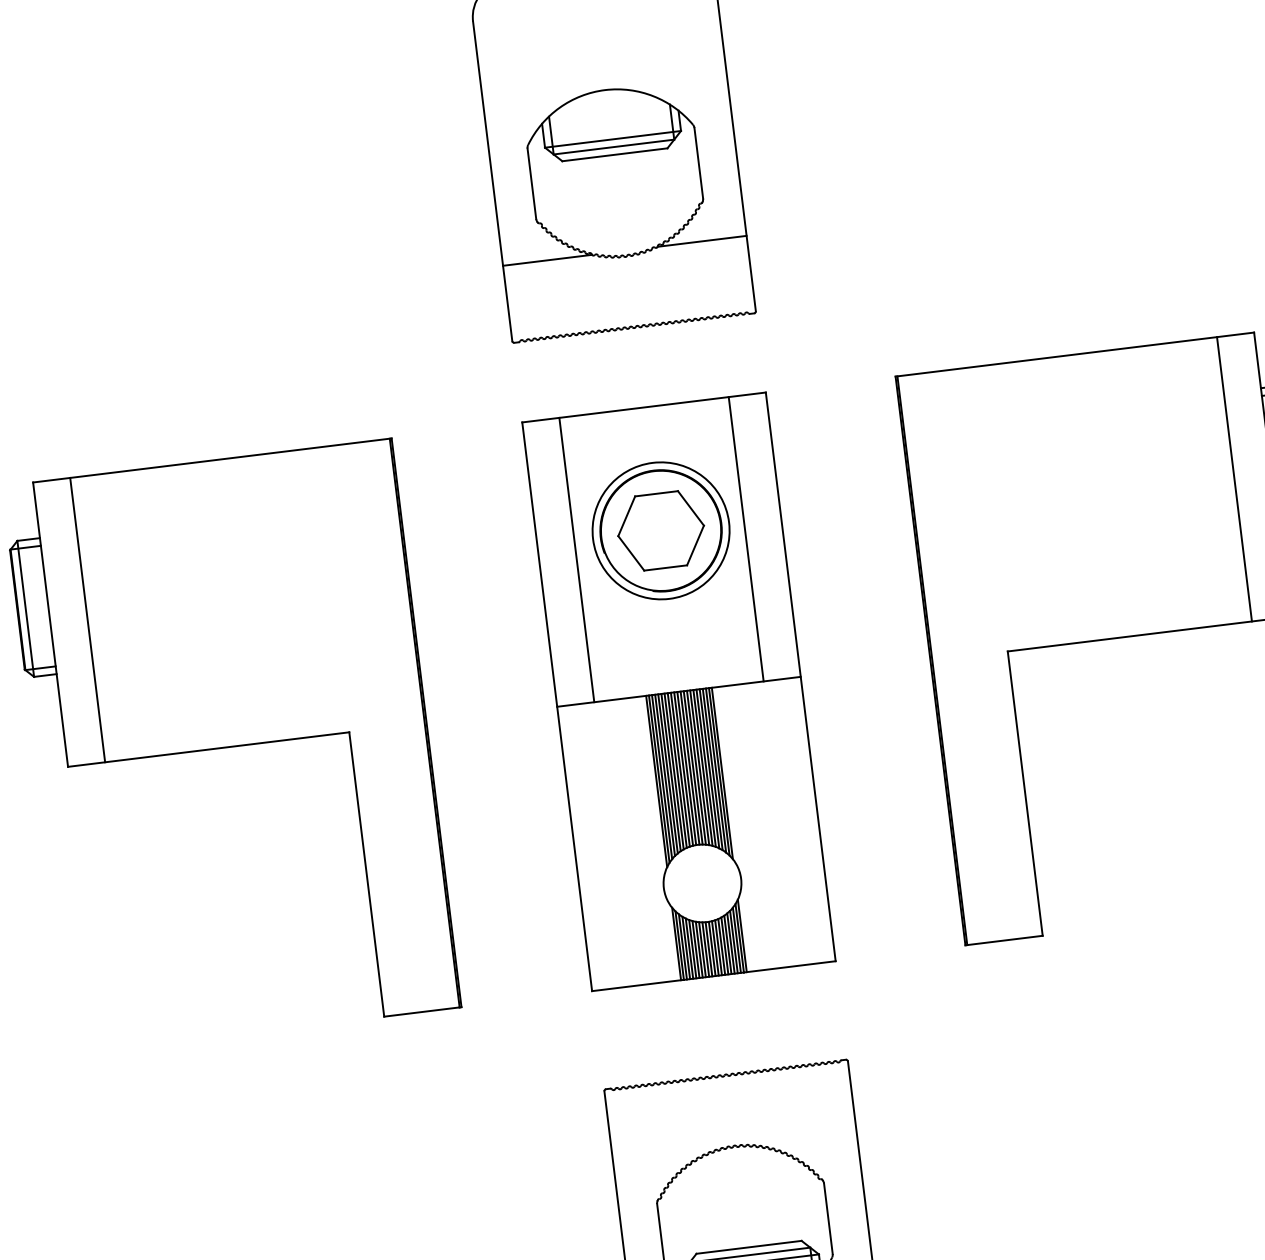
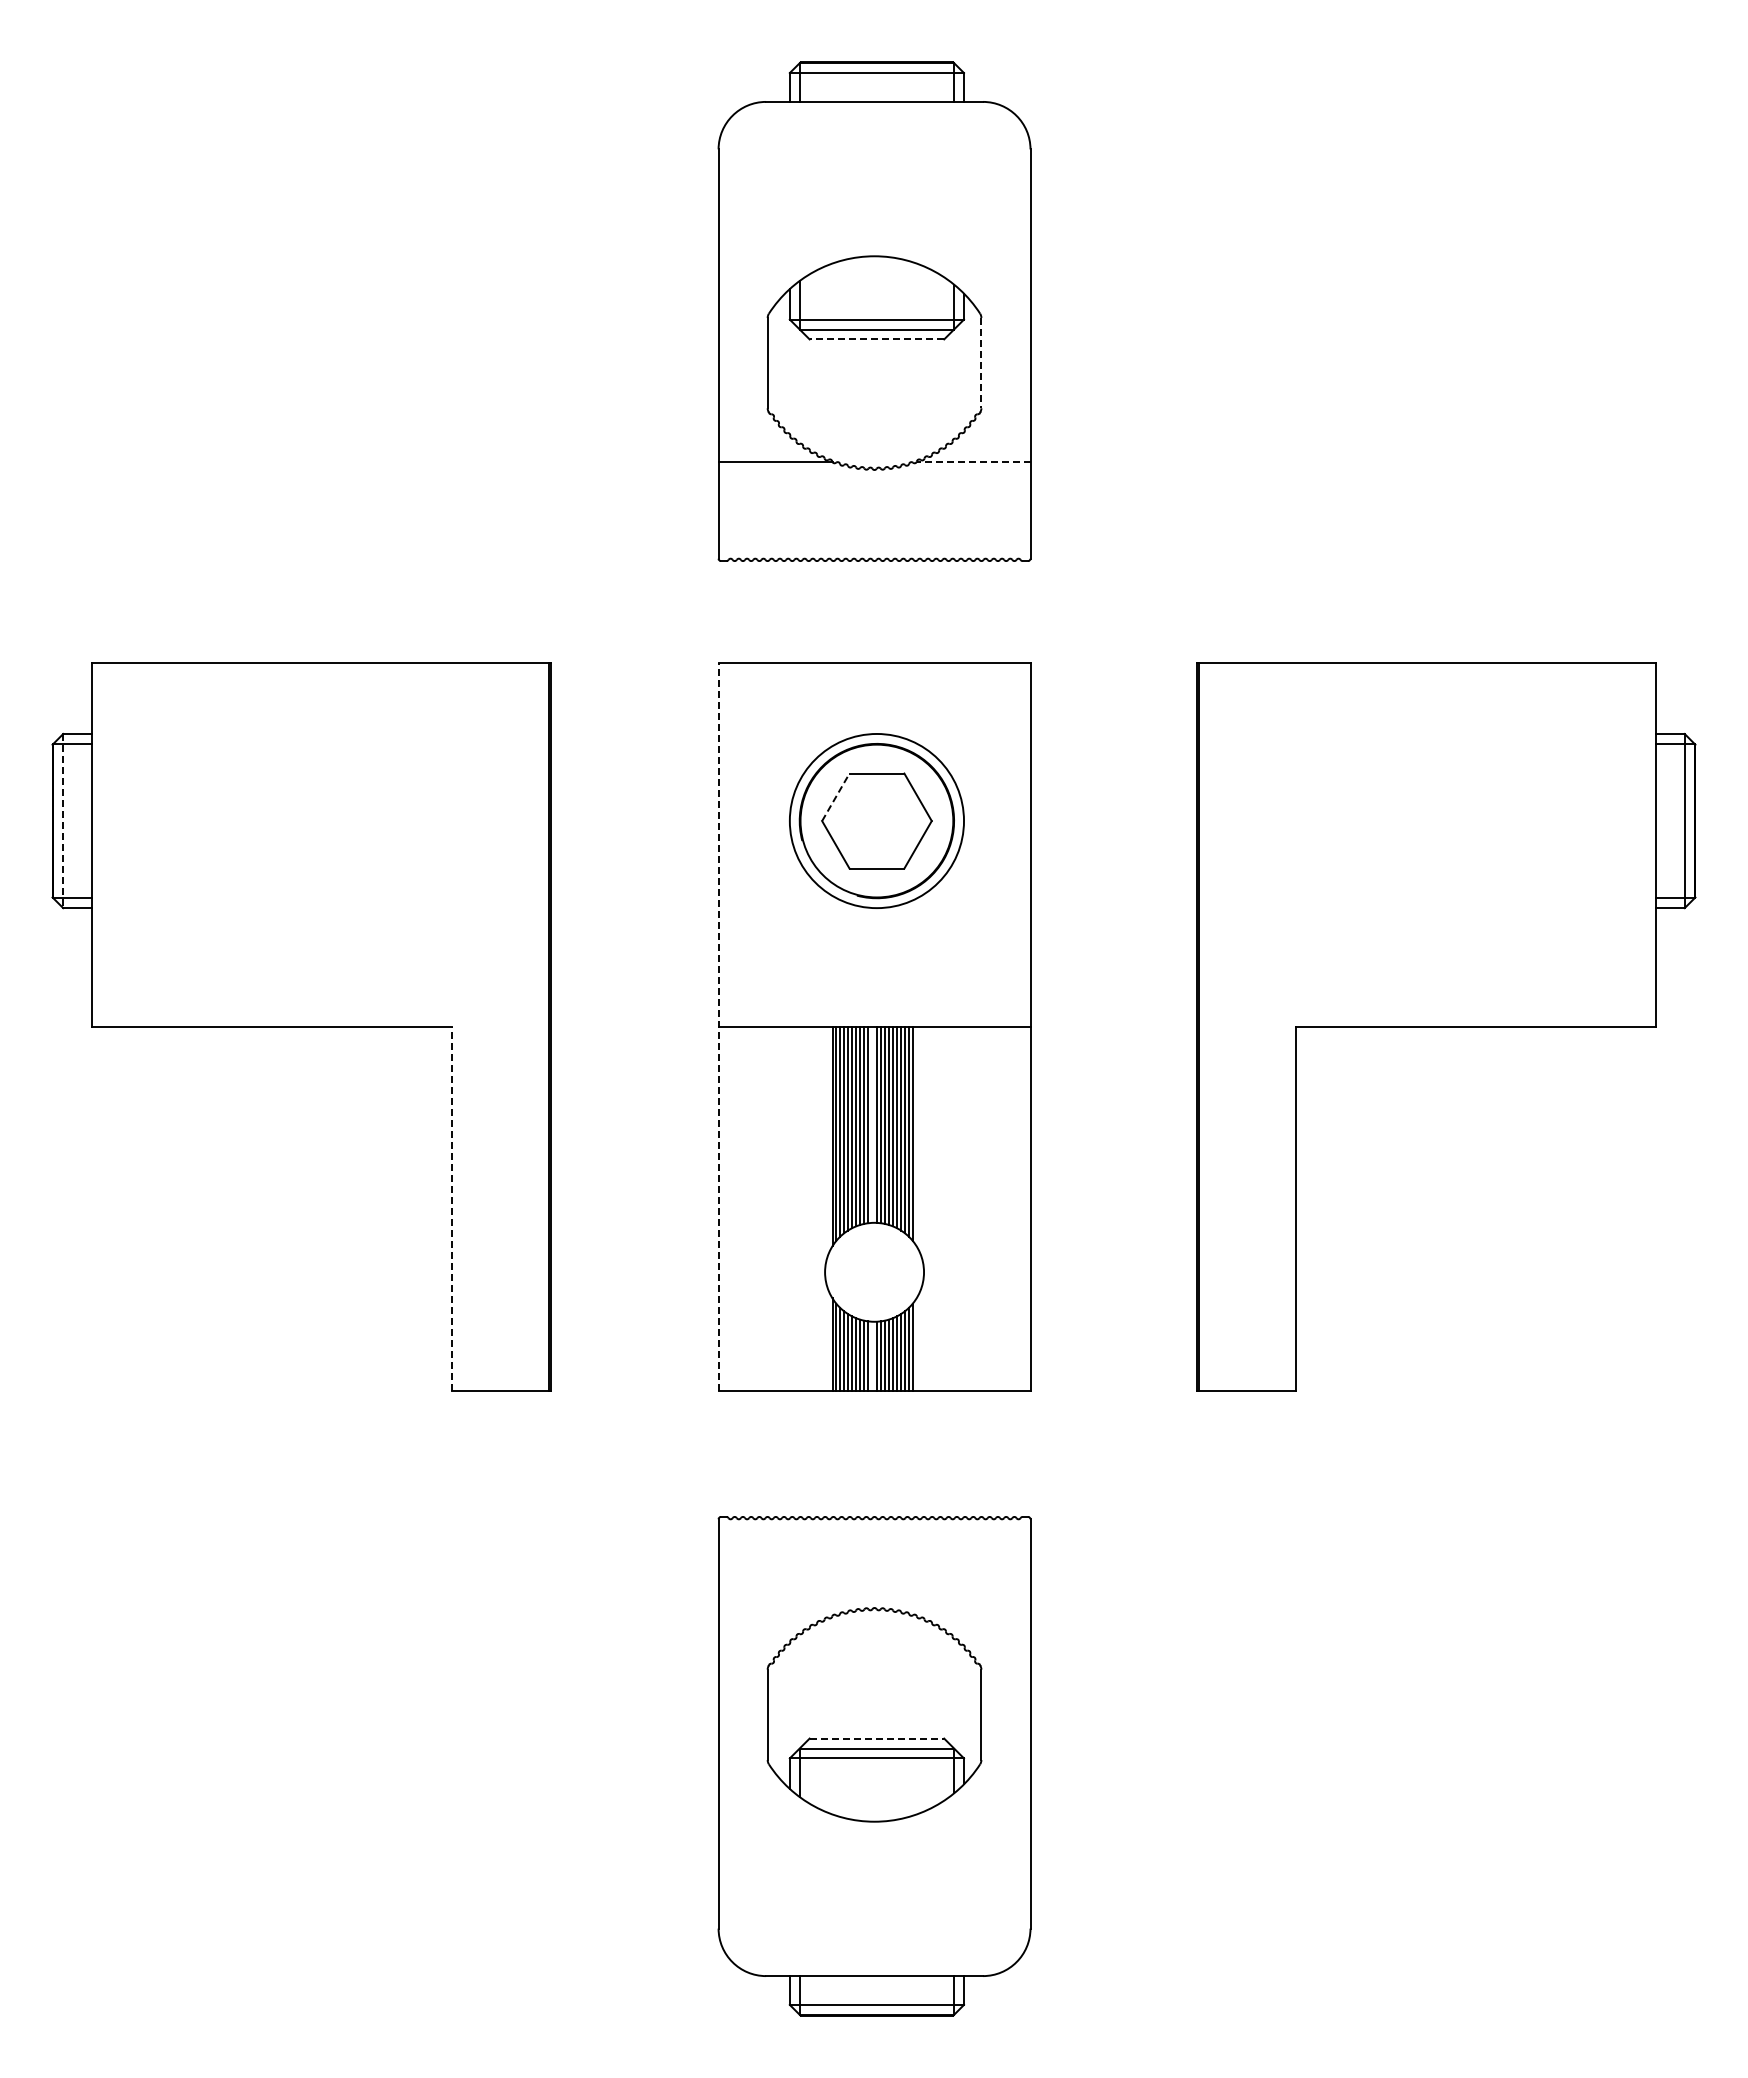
line: (614, 154) -> (876, 339), solid -> dashed
line: (698, 163) -> (981, 363), solid -> dashed
line: (702, 241) -> (973, 462), solid -> dashed
line: (1234, 479) -> (1608, 844), removed
line: (627, 515) -> (836, 796), solid -> dashed
line: (746, 538) -> (983, 844), removed
line: (577, 559) -> (766, 844), removed
line: (25, 609) -> (63, 821), solid -> dashed
line: (87, 619) -> (139, 844), removed
line: (557, 706) -> (718, 1026), solid -> dashed
line: (686, 768) -> (872, 1124), removed
line: (722, 773) -> (916, 1136), removed
line: (366, 874) -> (452, 1208), solid -> dashed
line: (742, 935) -> (916, 1344), removed
line: (708, 949) -> (872, 1356), removed
line: (749, 1247) -> (877, 1738), solid -> dashed

